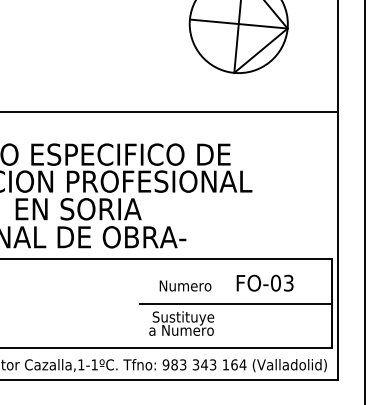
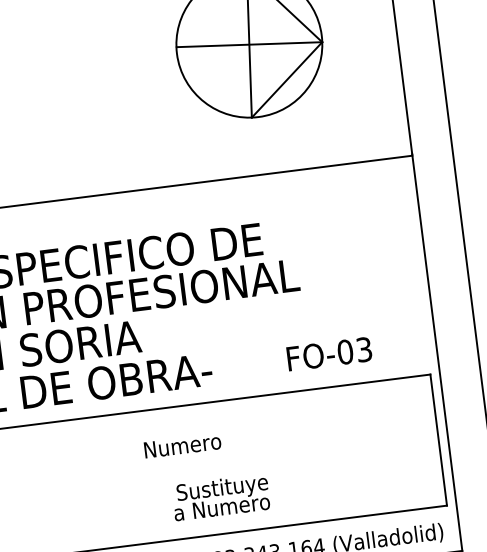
text: (264, 282) -> (328, 353), moved
text: (185, 285) -> (182, 445), moved
line: (235, 303) -> (296, 457), removed

